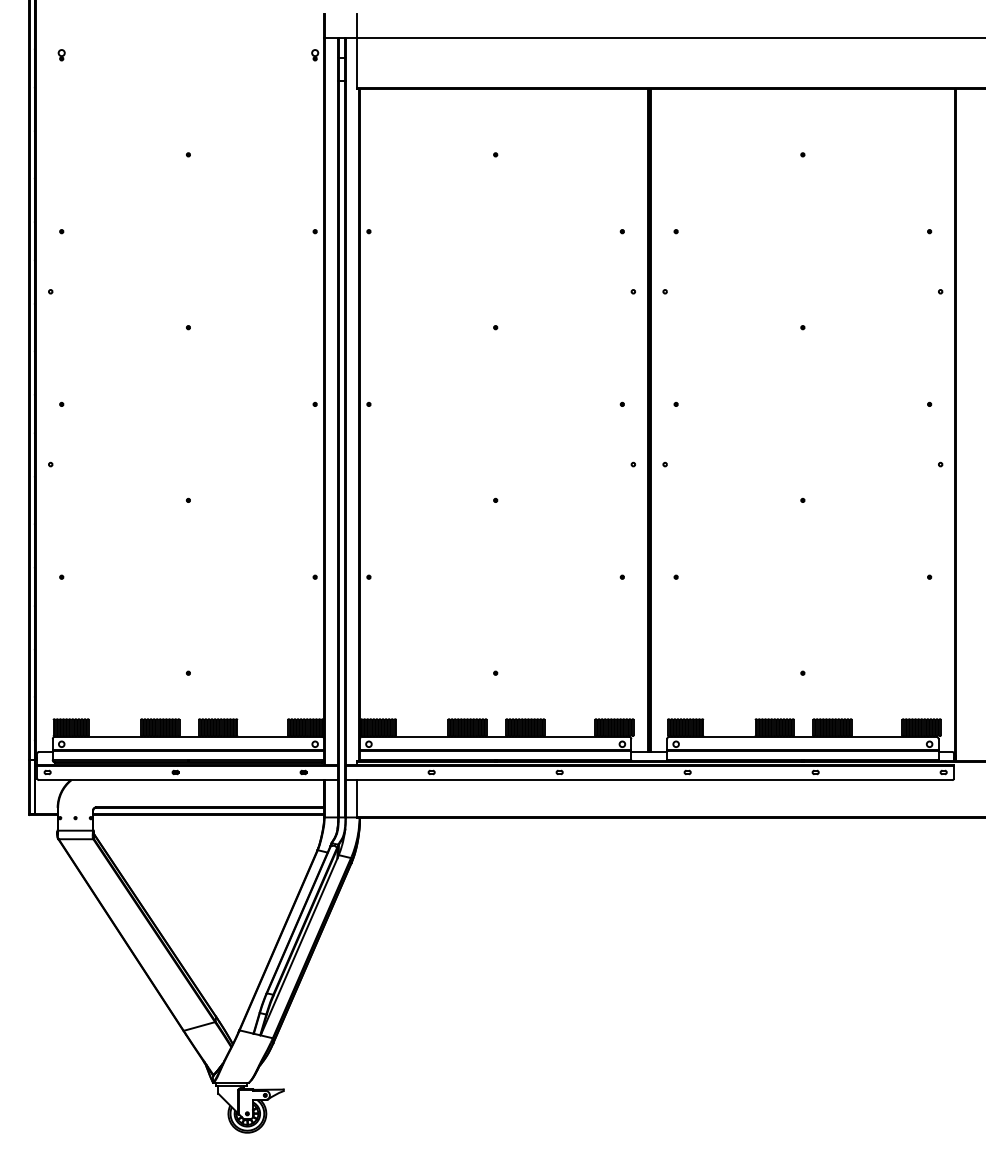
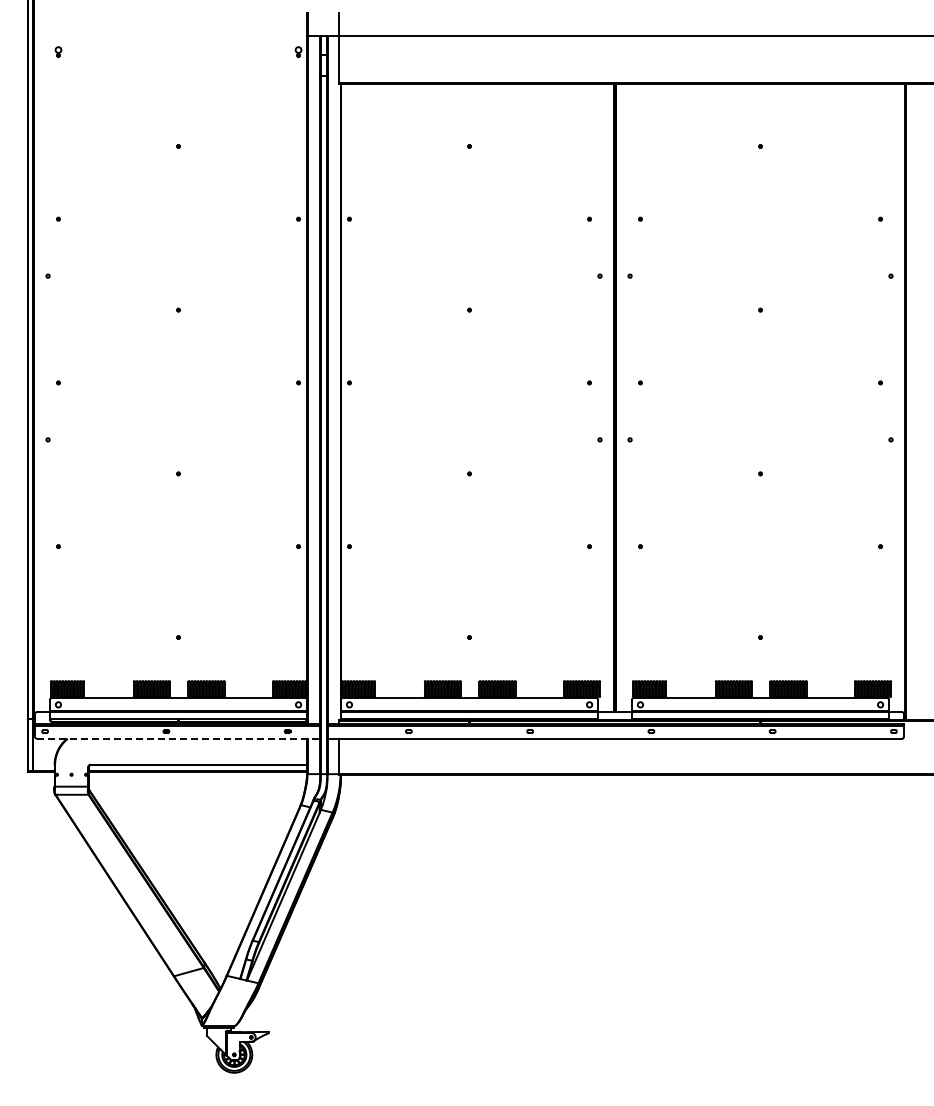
line: (188, 779) -> (178, 738), solid -> dashed

